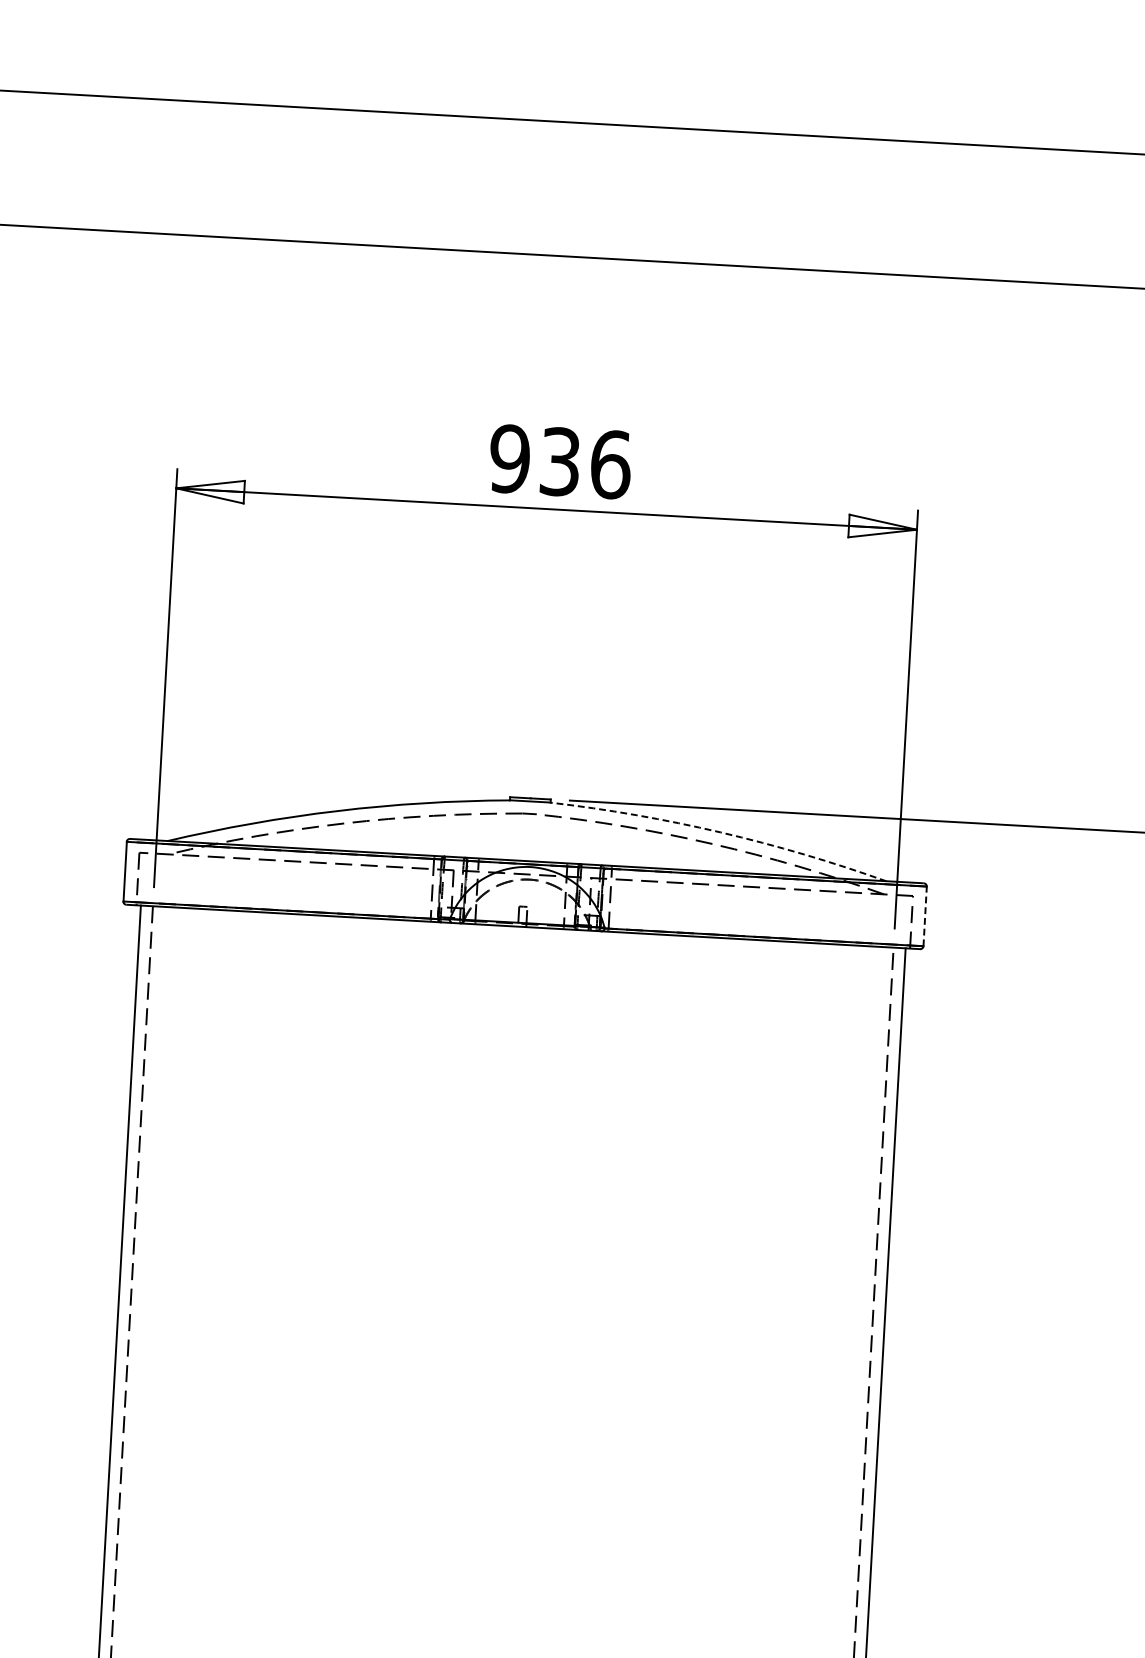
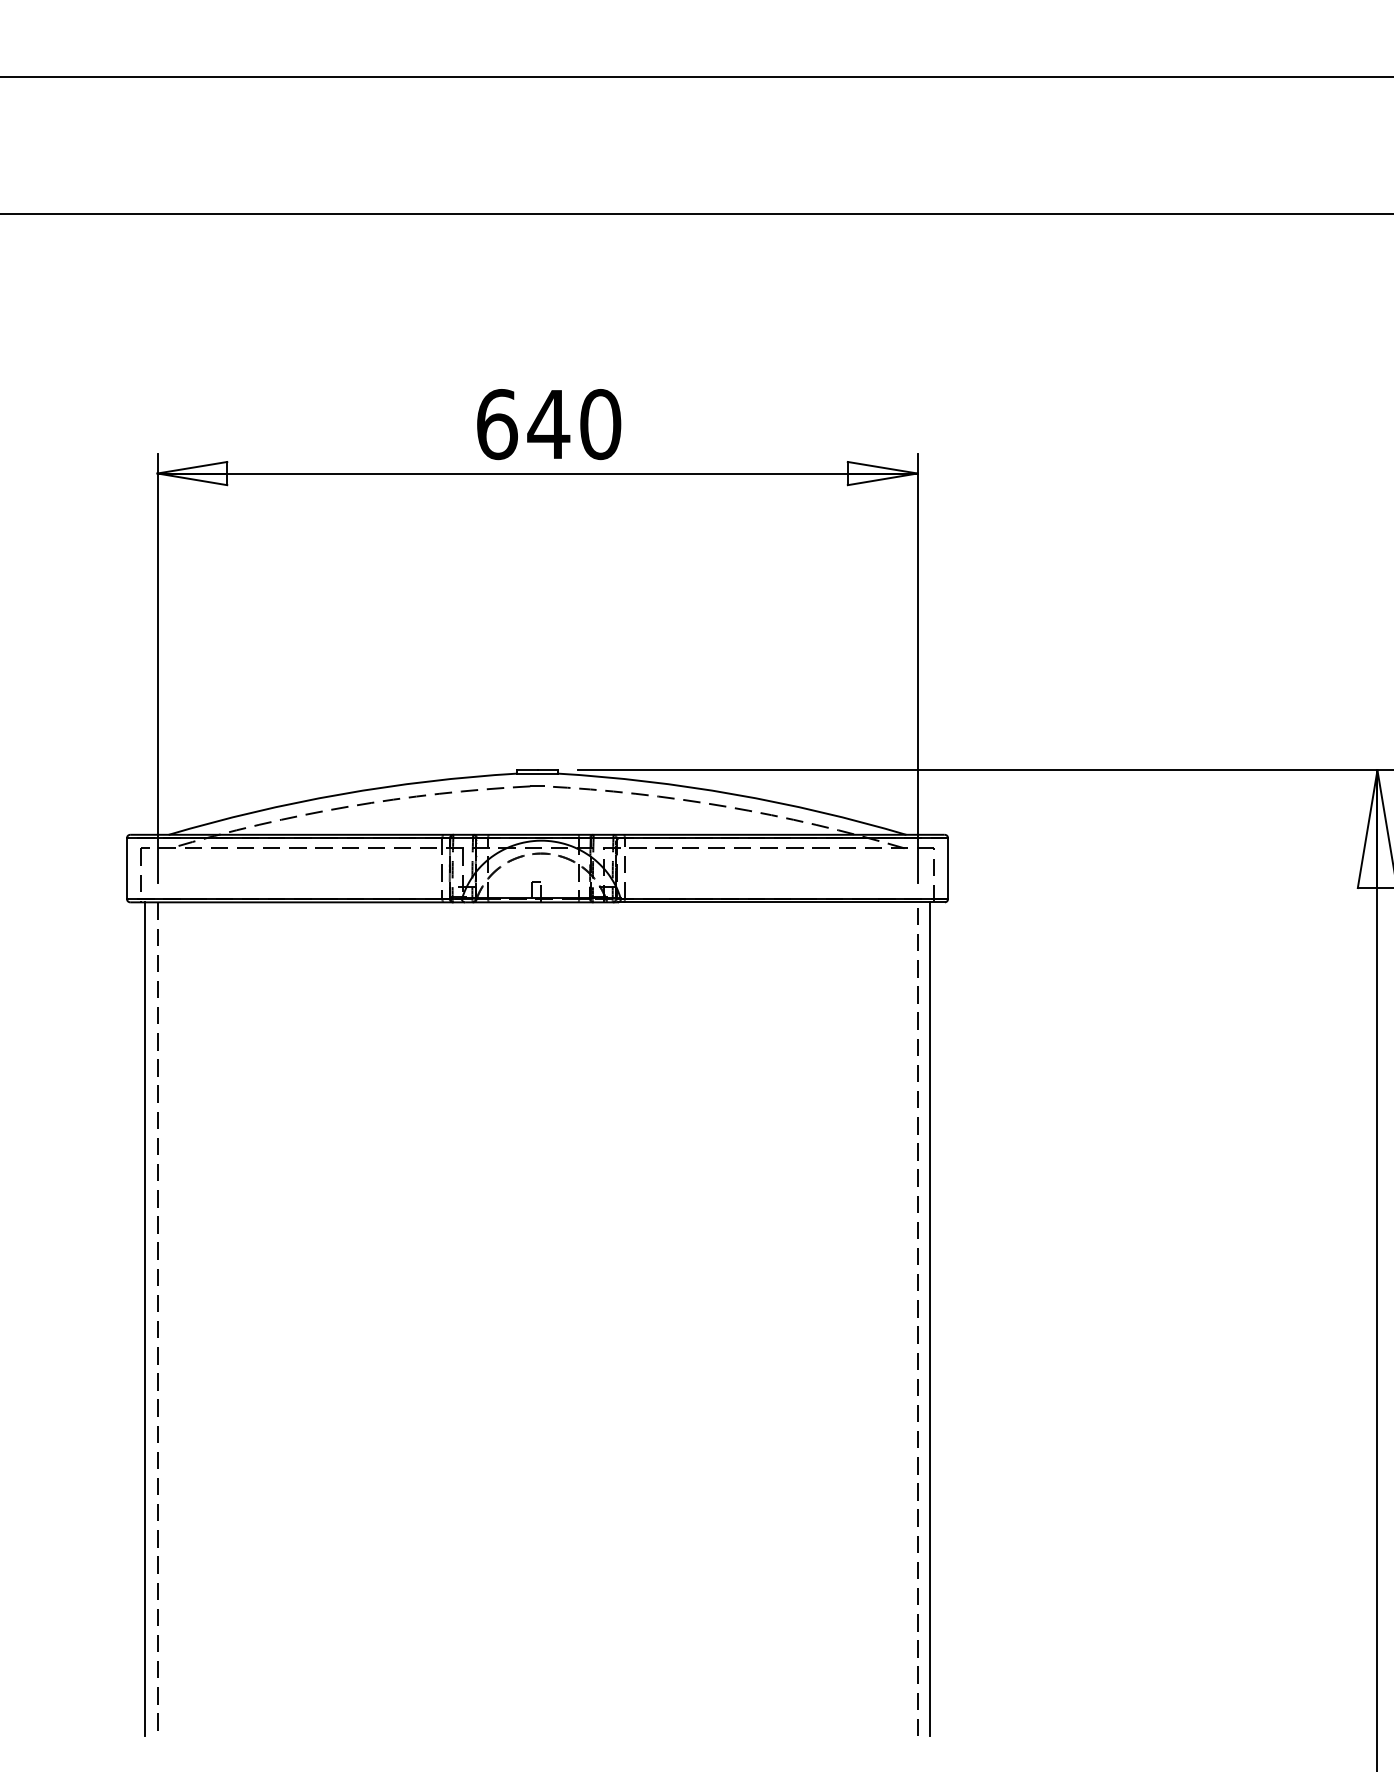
text: (559, 461) -> (548, 424), 936 -> 640
arc: (721, 832) -> (734, 794), dashed -> solid
line: (925, 916) -> (948, 868), dashed -> solid

